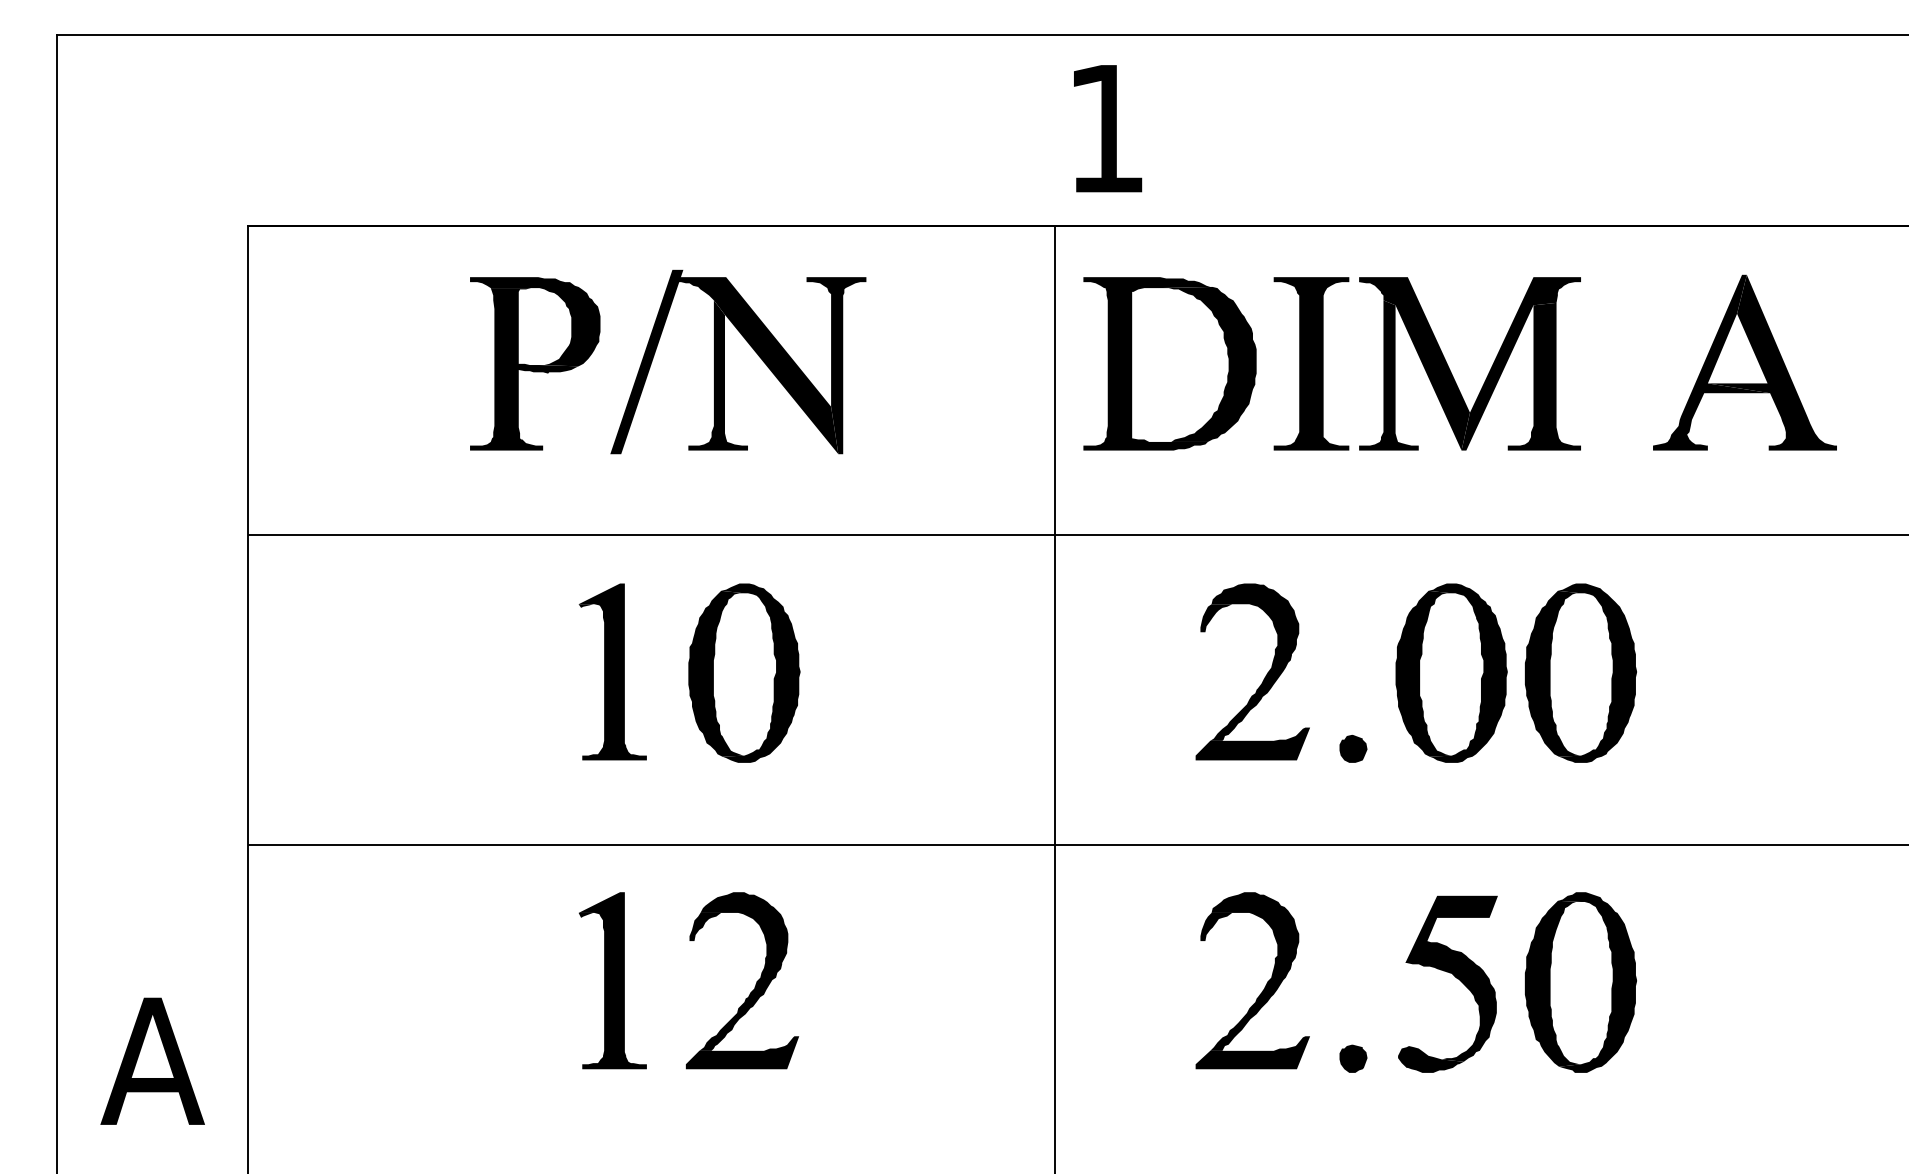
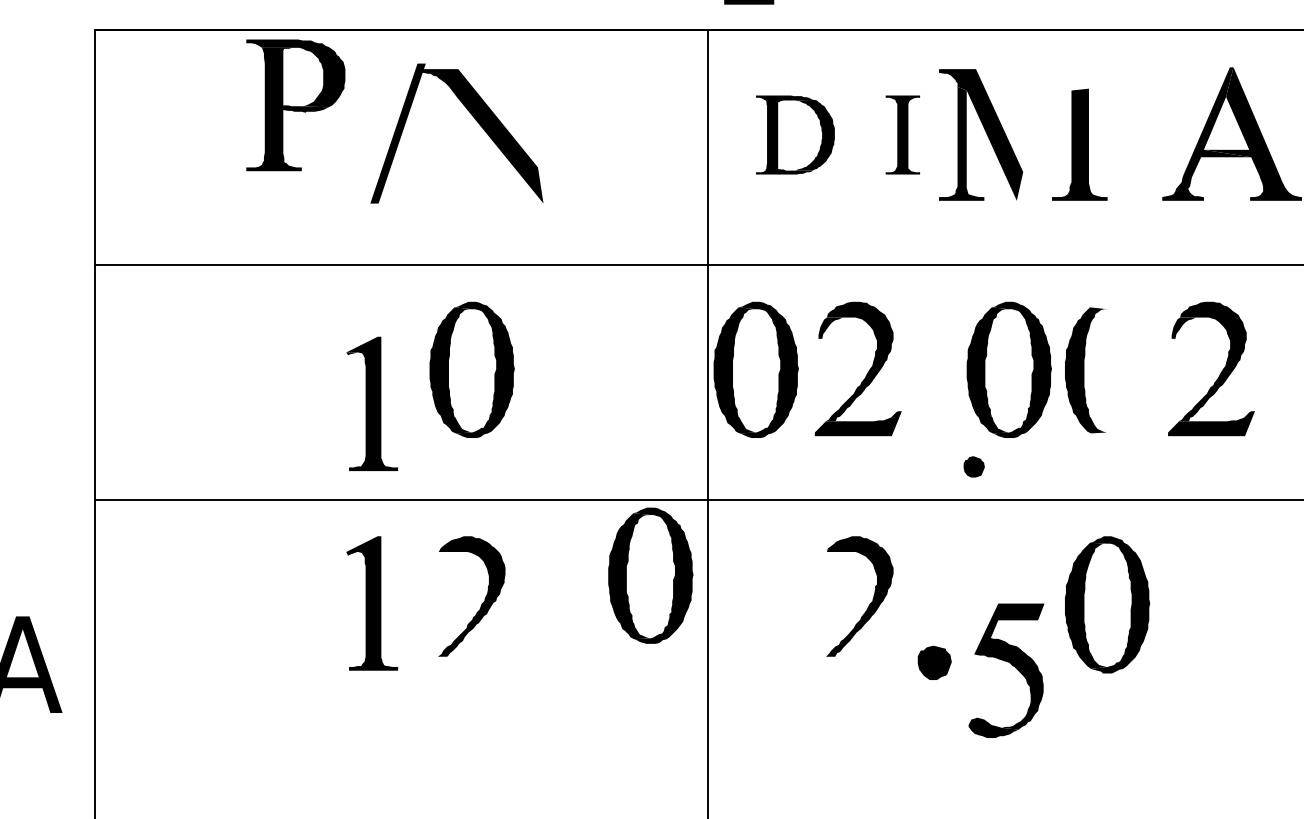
part: (535, 363) -> (296, 105), moved
part: (1169, 363) -> (795, 134), size x0.6
part: (1311, 363) -> (902, 134), size x0.6
fill: (1521, 363) -> (1062, 134), removed
fill: (836, 365) -> (542, 136), removed
fill: (718, 375) -> (452, 143), removed
part: (612, 671) -> (371, 403), moved
part: (1118, 672) -> (756, 369), added
fill: (1597, 672) -> (1120, 369), removed
part: (1729, 677) -> (1220, 373), added
part: (1353, 748) -> (974, 466), moved
fill: (710, 926) -> (446, 562), removed
fill: (1221, 926) -> (834, 562), removed
part: (979, 943) -> (650, 575), added
part: (1454, 976) -> (1011, 664), moved
fill: (742, 1052) -> (470, 658), removed
fill: (1252, 1052) -> (858, 658), removed
part: (1353, 1058) -> (934, 662), size x1.6

